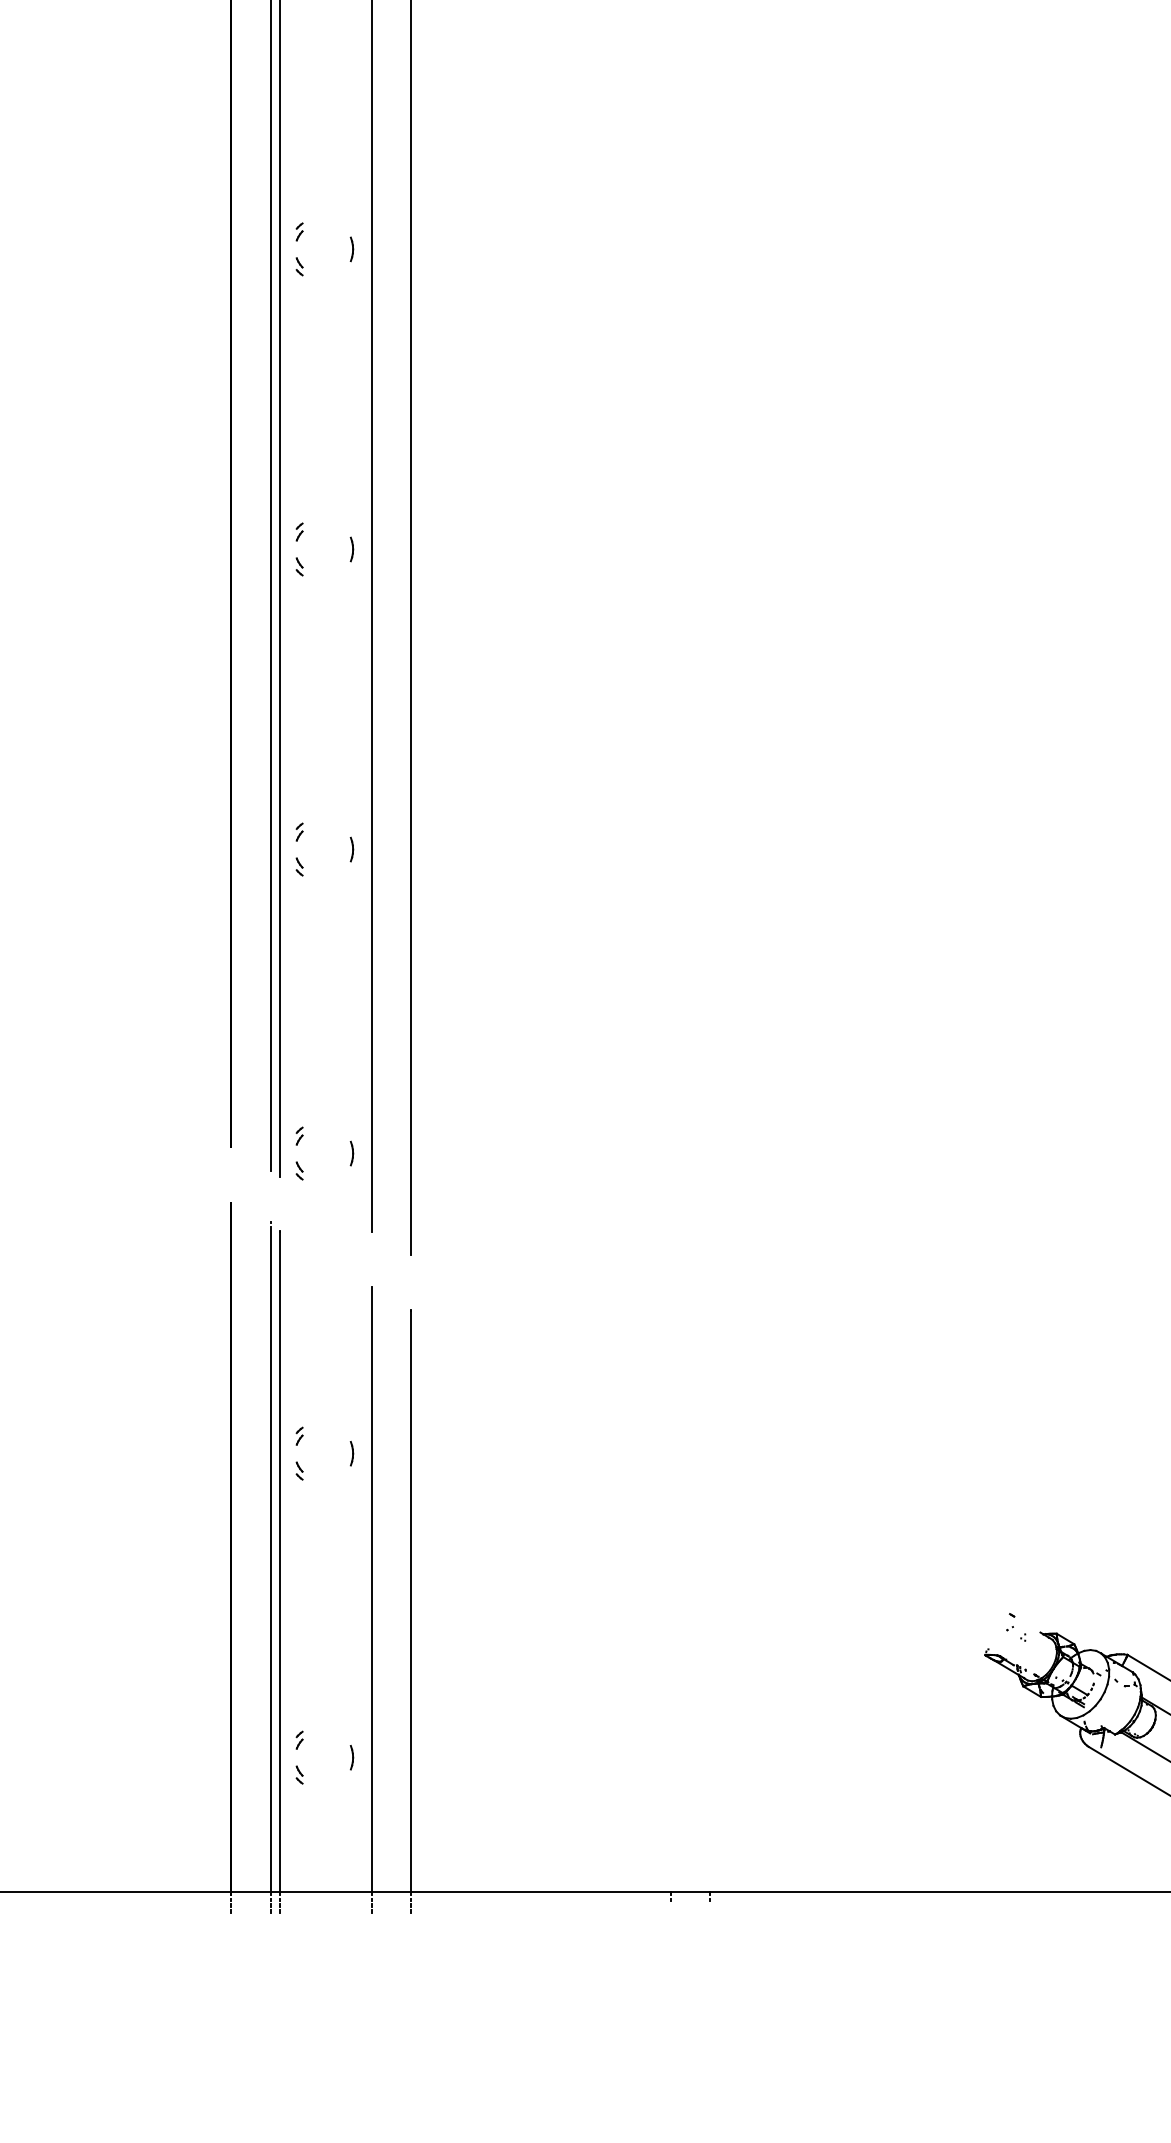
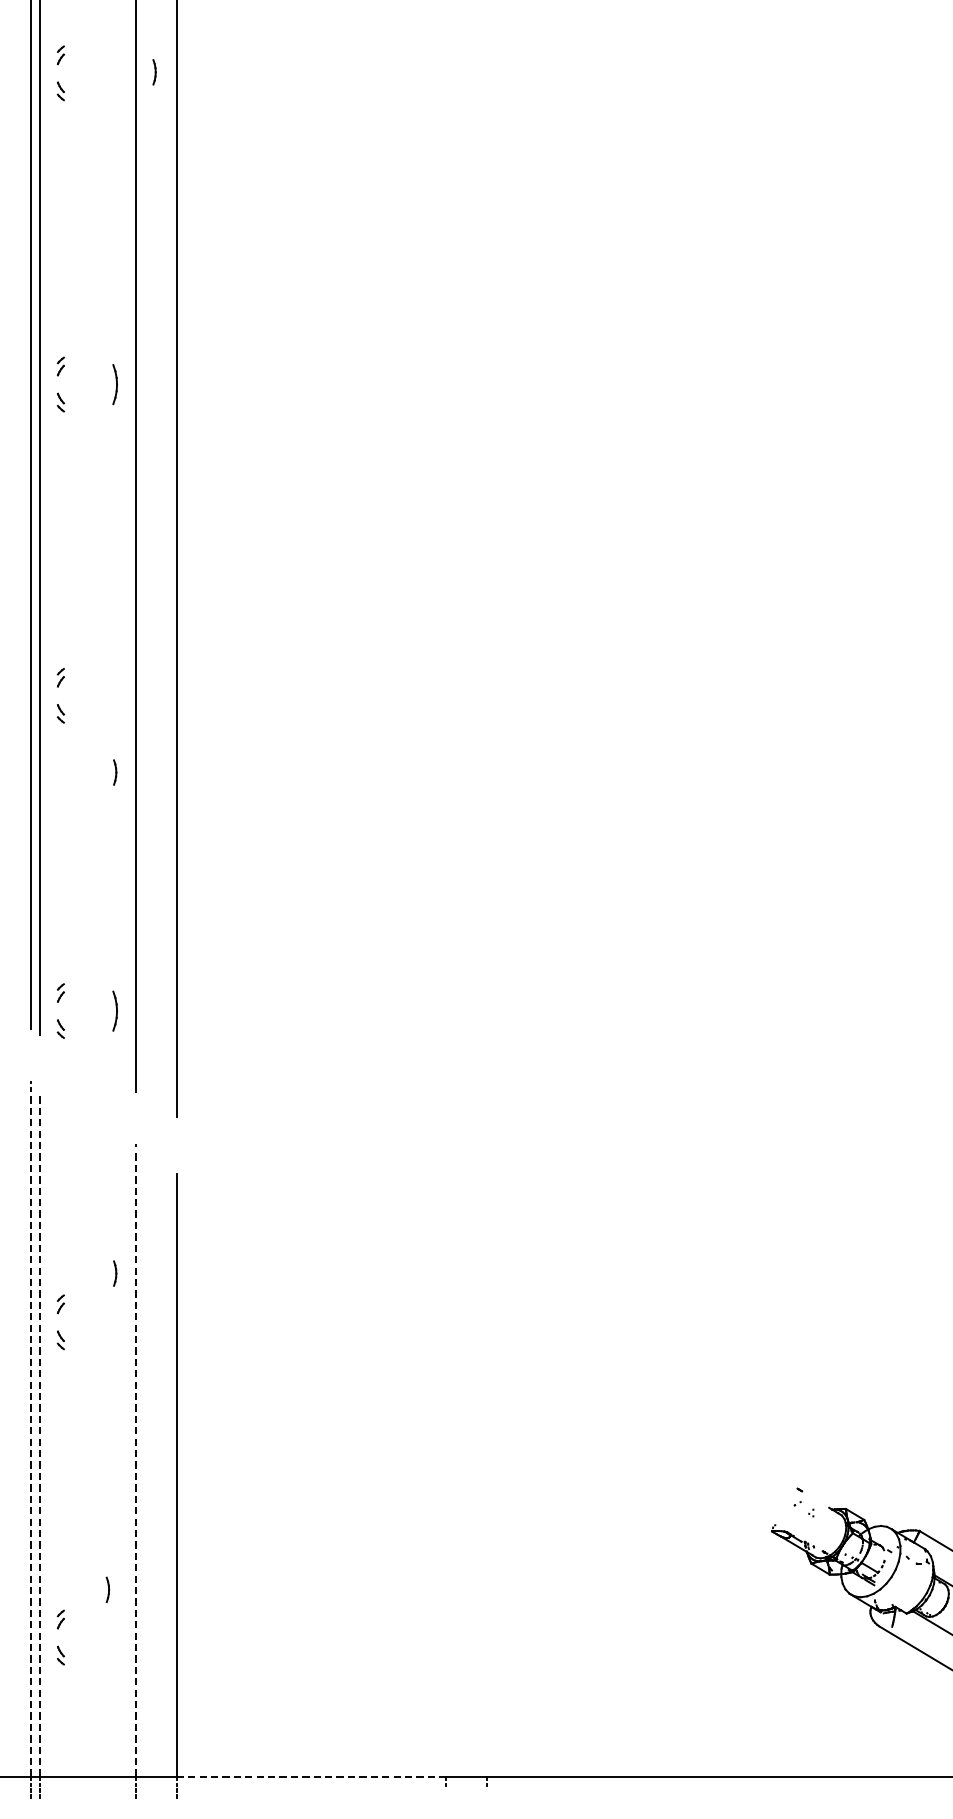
part: (351, 249) -> (154, 72), moved
part: (351, 549) -> (114, 384), size x1.6
part: (351, 849) -> (114, 772), moved
part: (351, 1153) -> (114, 1011), size x1.6
part: (351, 1453) -> (114, 1273), moved
line: (270, 1558) -> (30, 1431), solid -> dashed
line: (279, 1562) -> (39, 1435), solid -> dashed
line: (371, 1589) -> (135, 1463), solid -> dashed
part: (351, 1757) -> (107, 1589), moved
line: (540, 1891) -> (310, 1776), solid -> dashed

